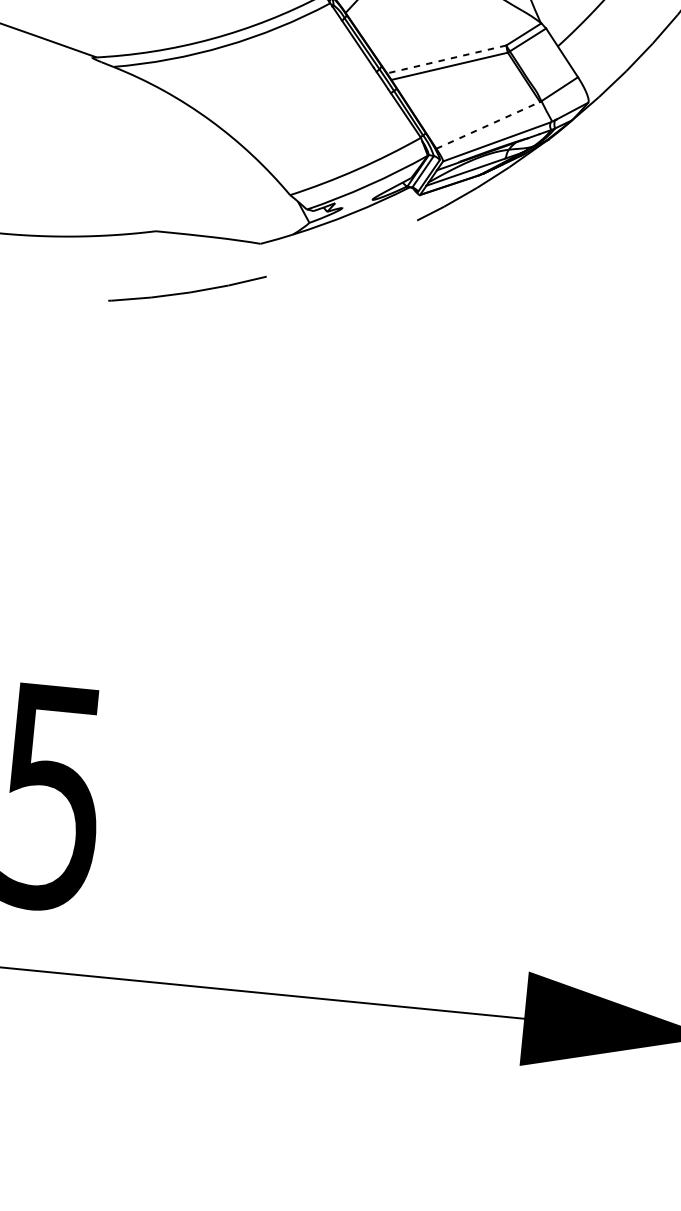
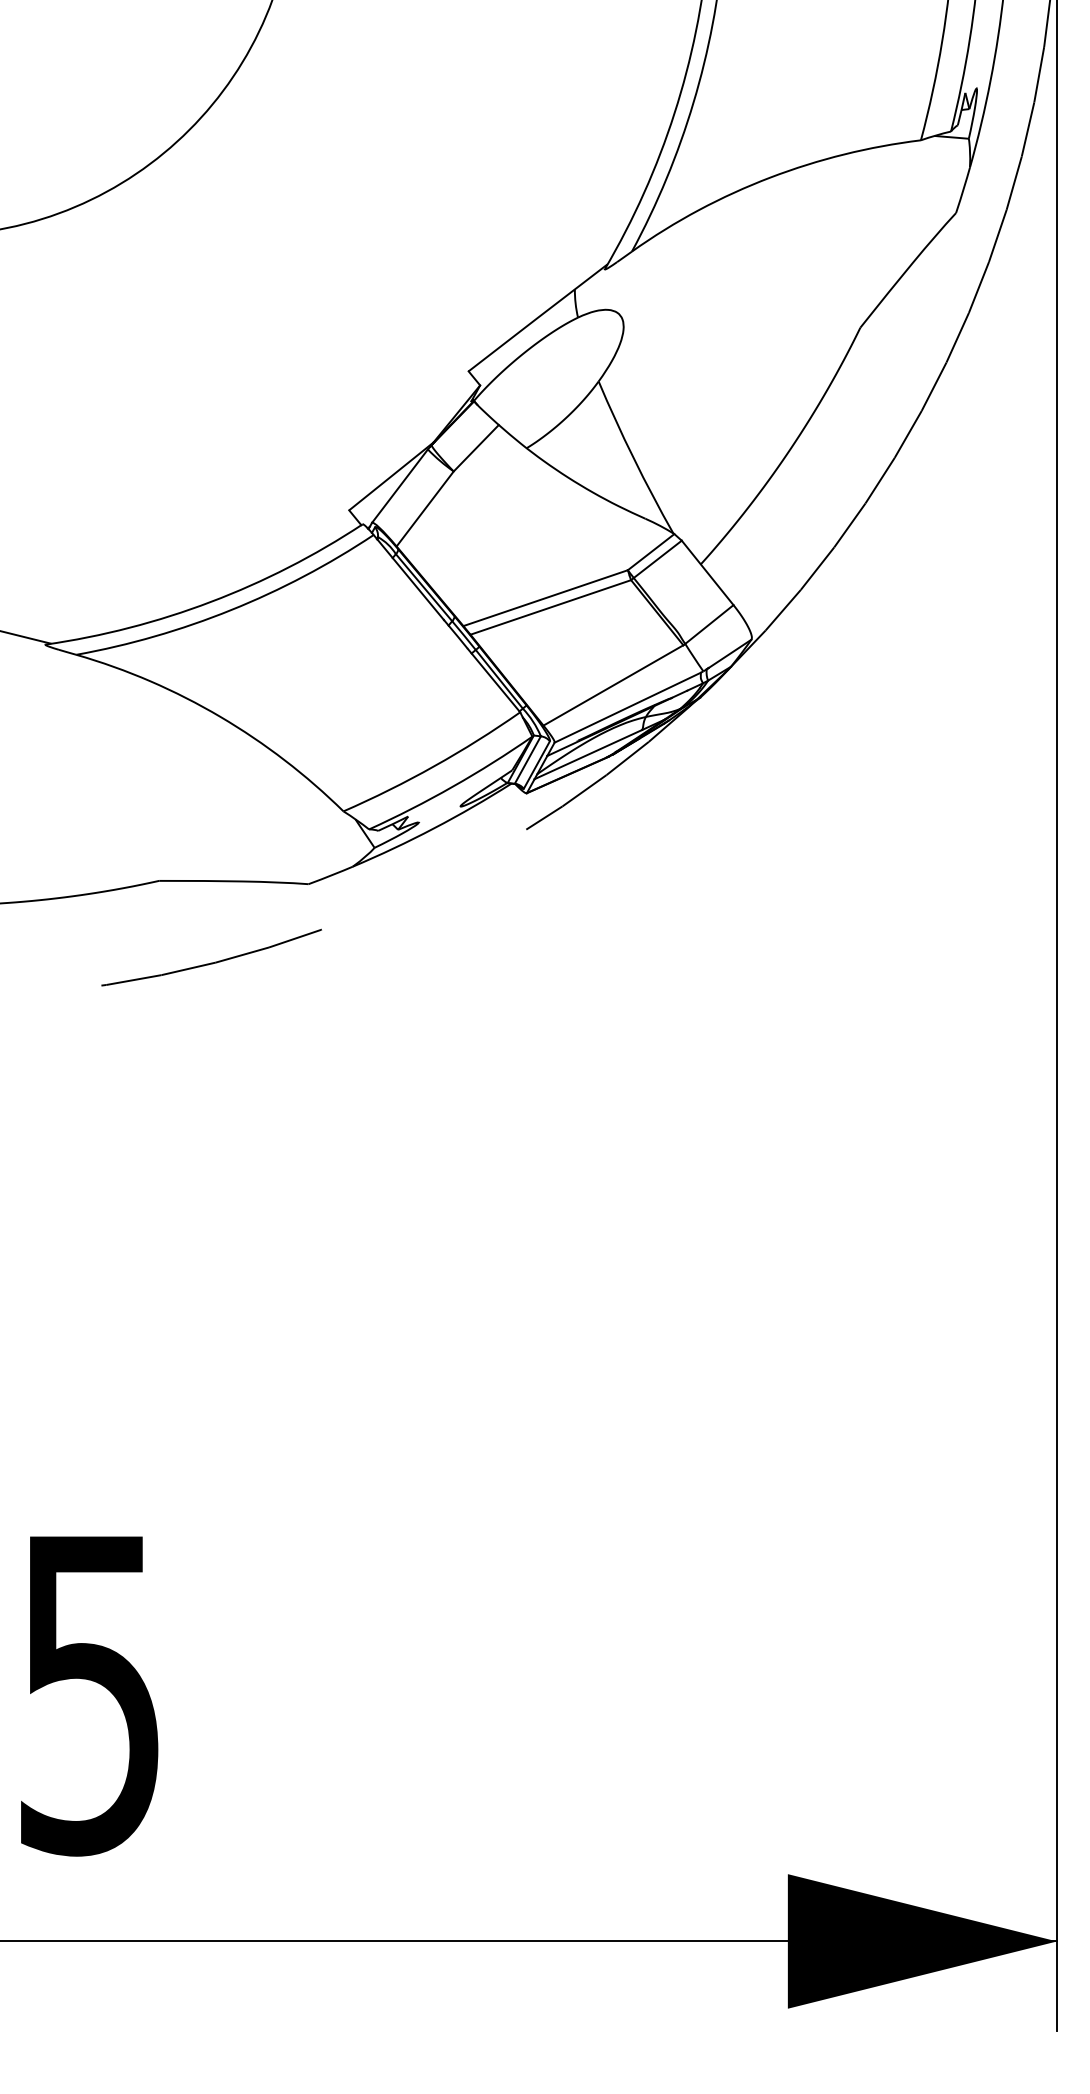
line: (446, 59) -> (545, 598), dashed -> solid
line: (488, 125) -> (613, 685), dashed -> solid

